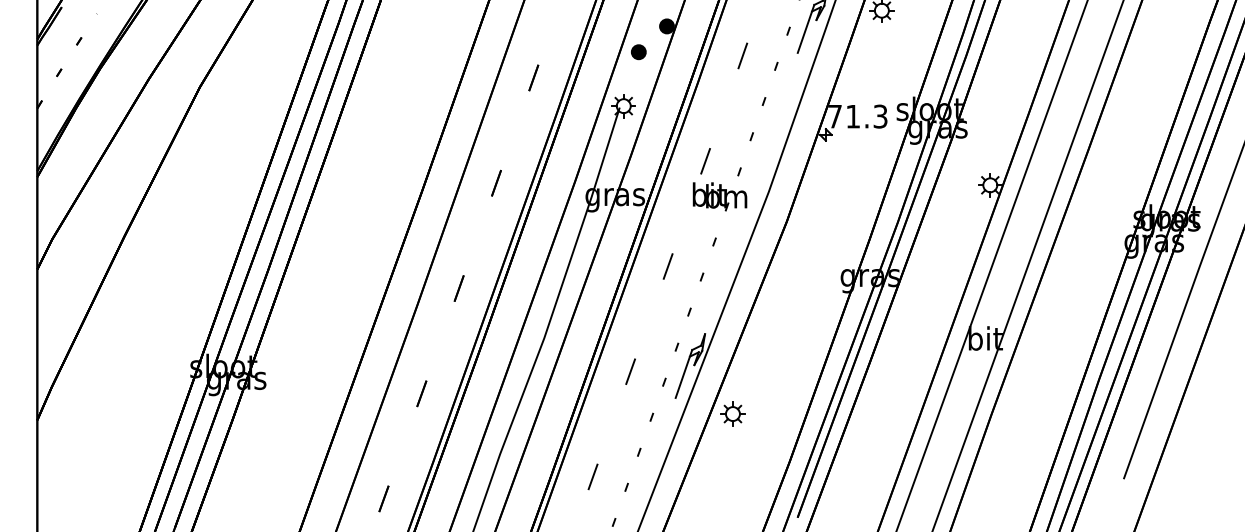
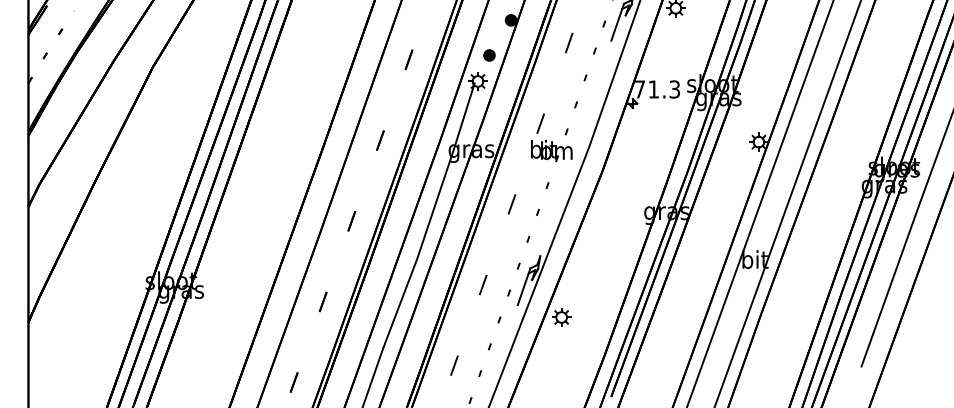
part: (638, 52) -> (489, 55), moved

